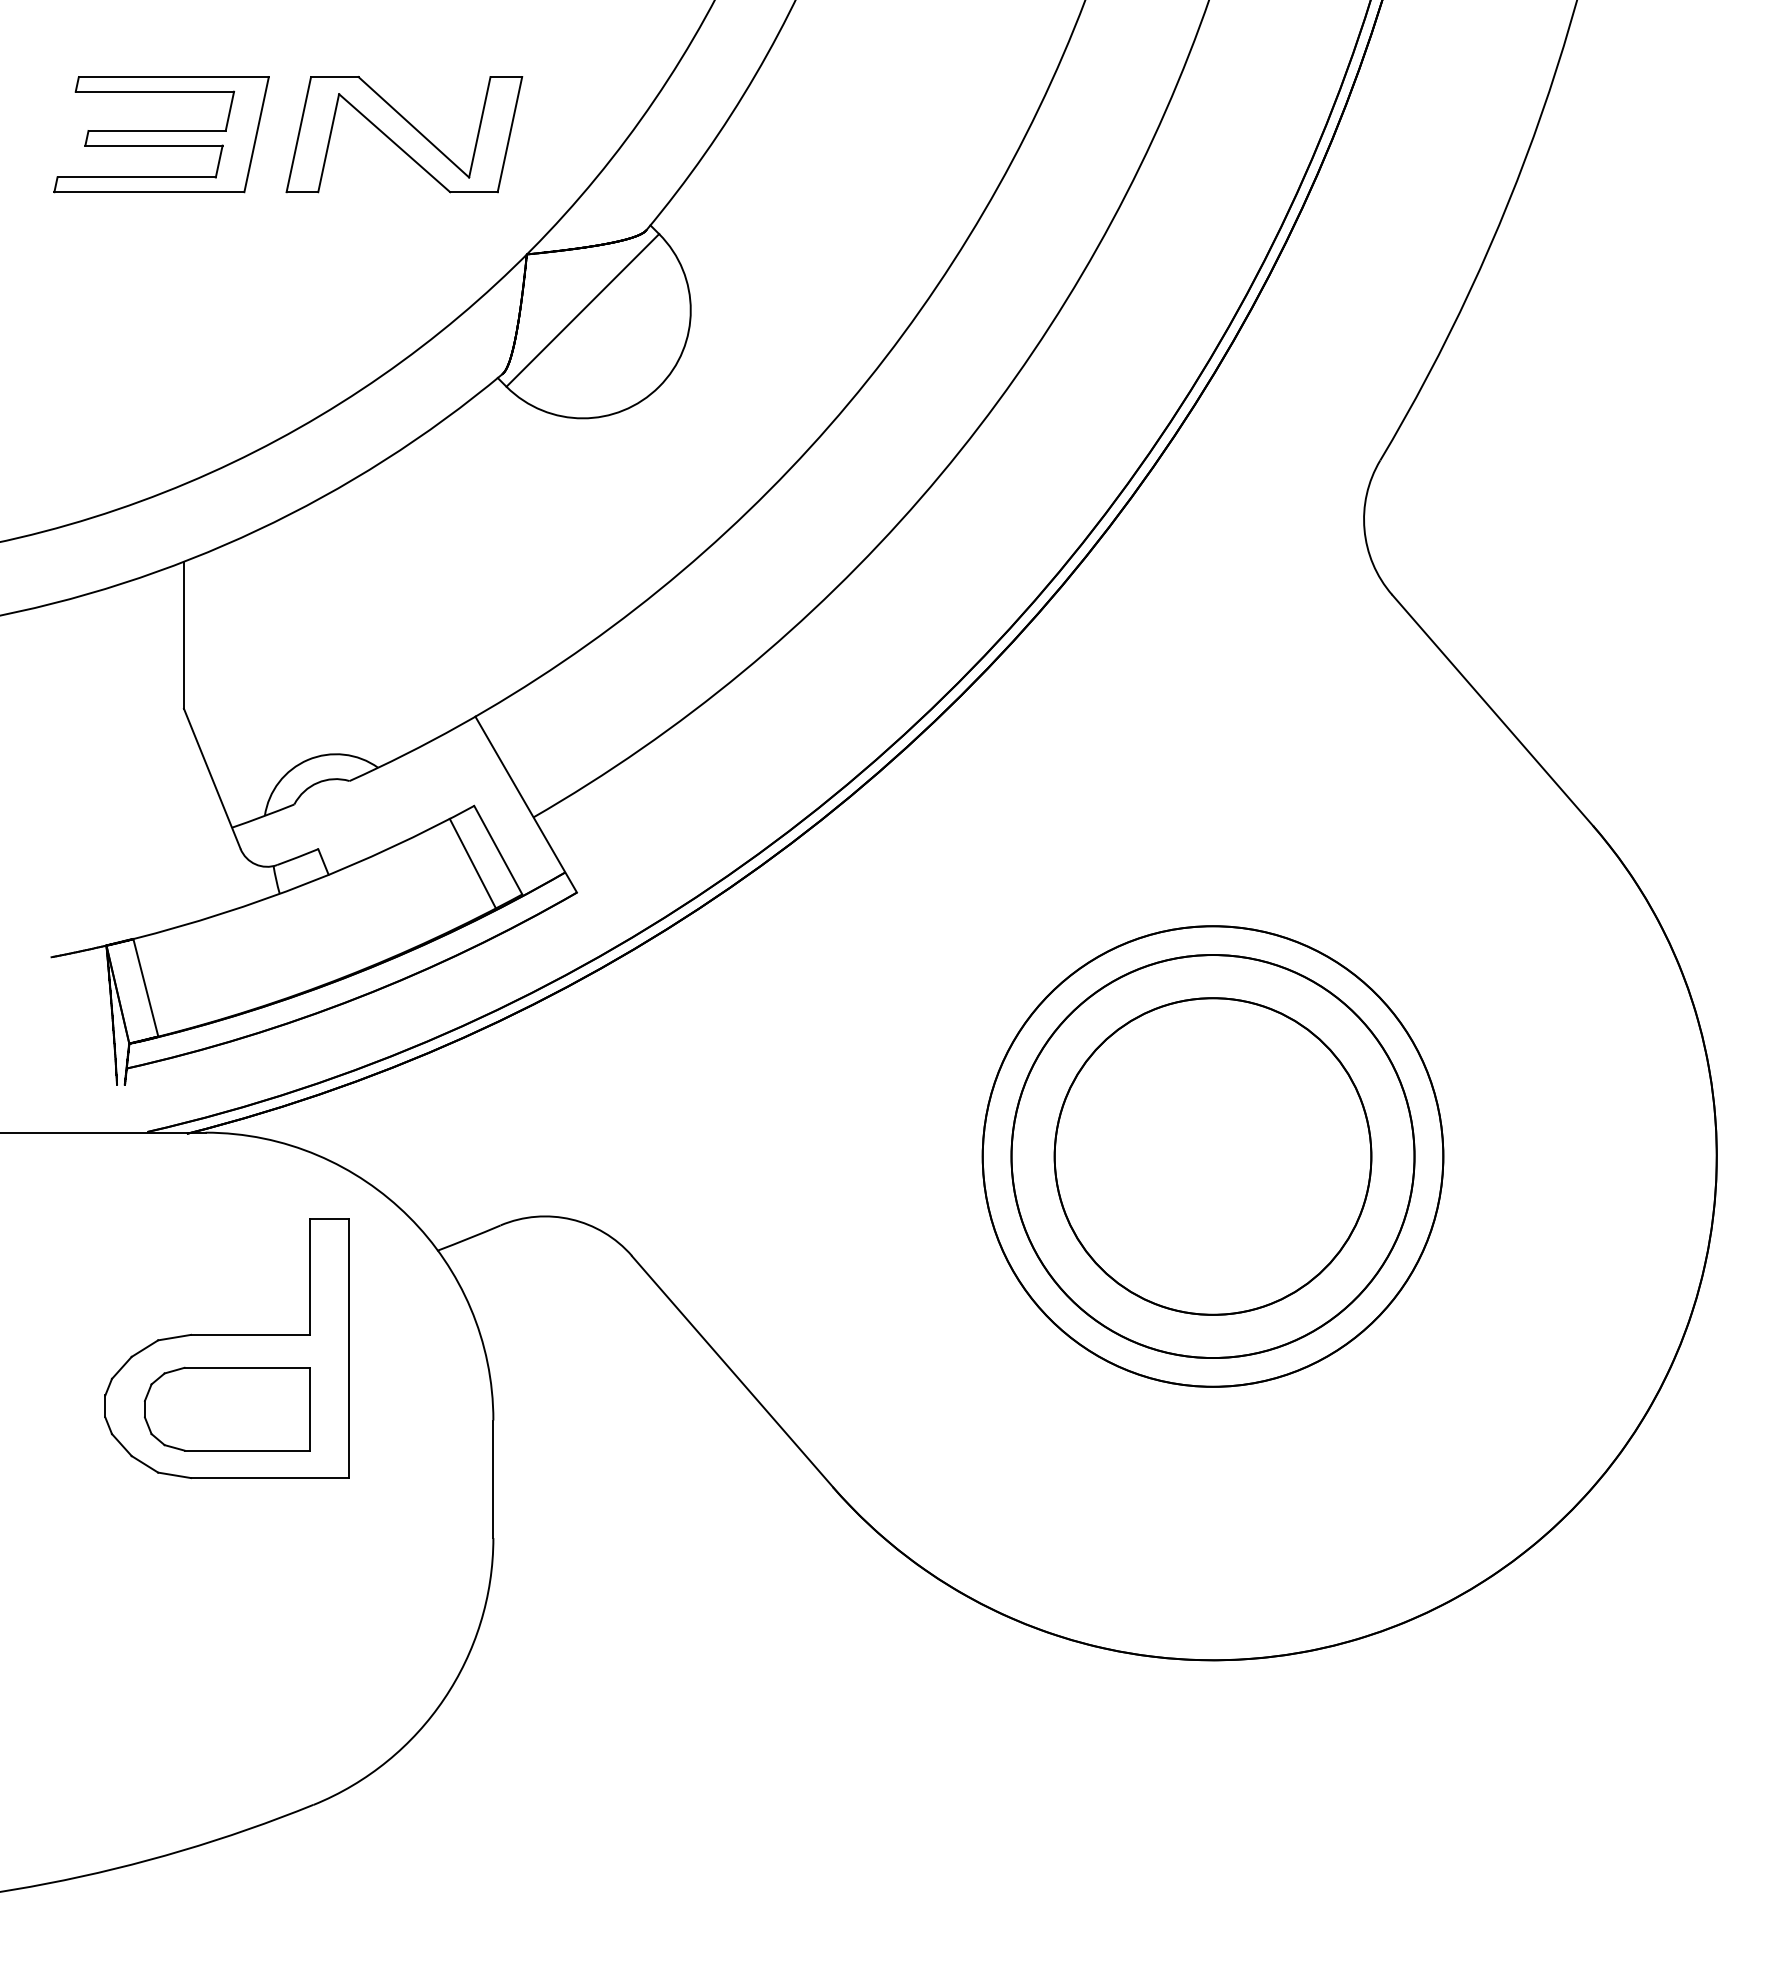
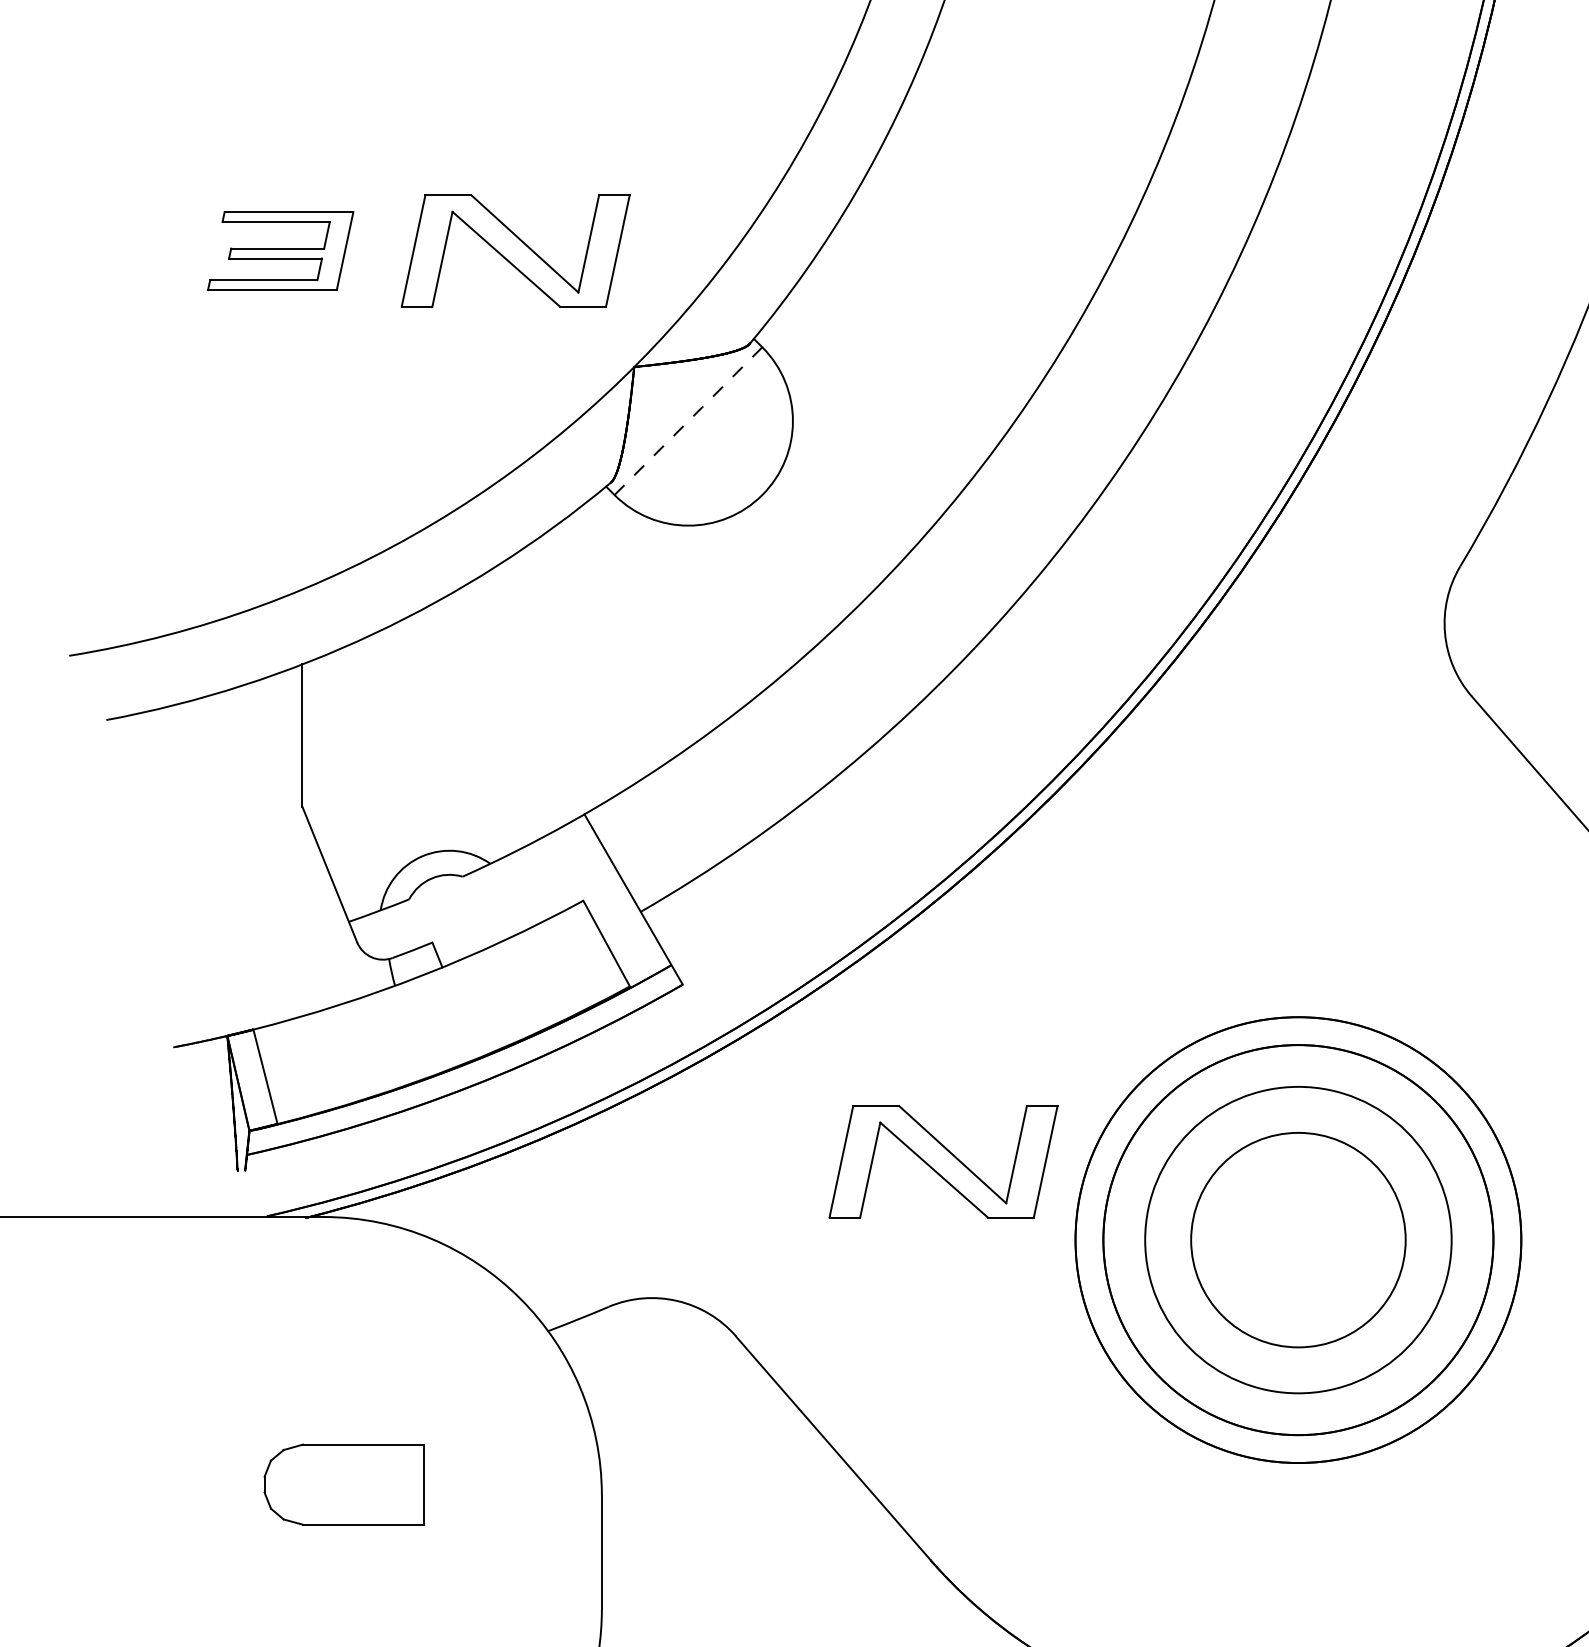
part: (161, 134) -> (280, 250), size x0.7
line: (582, 310) -> (688, 421), solid -> dashed
line: (472, 863) -> (581, 956), removed
part: (846, 1075) -> (943, 1161), added
circle: (1212, 1156) -> (1297, 1240), size x0.7
part: (226, 1348) -> (343, 1425), removed

